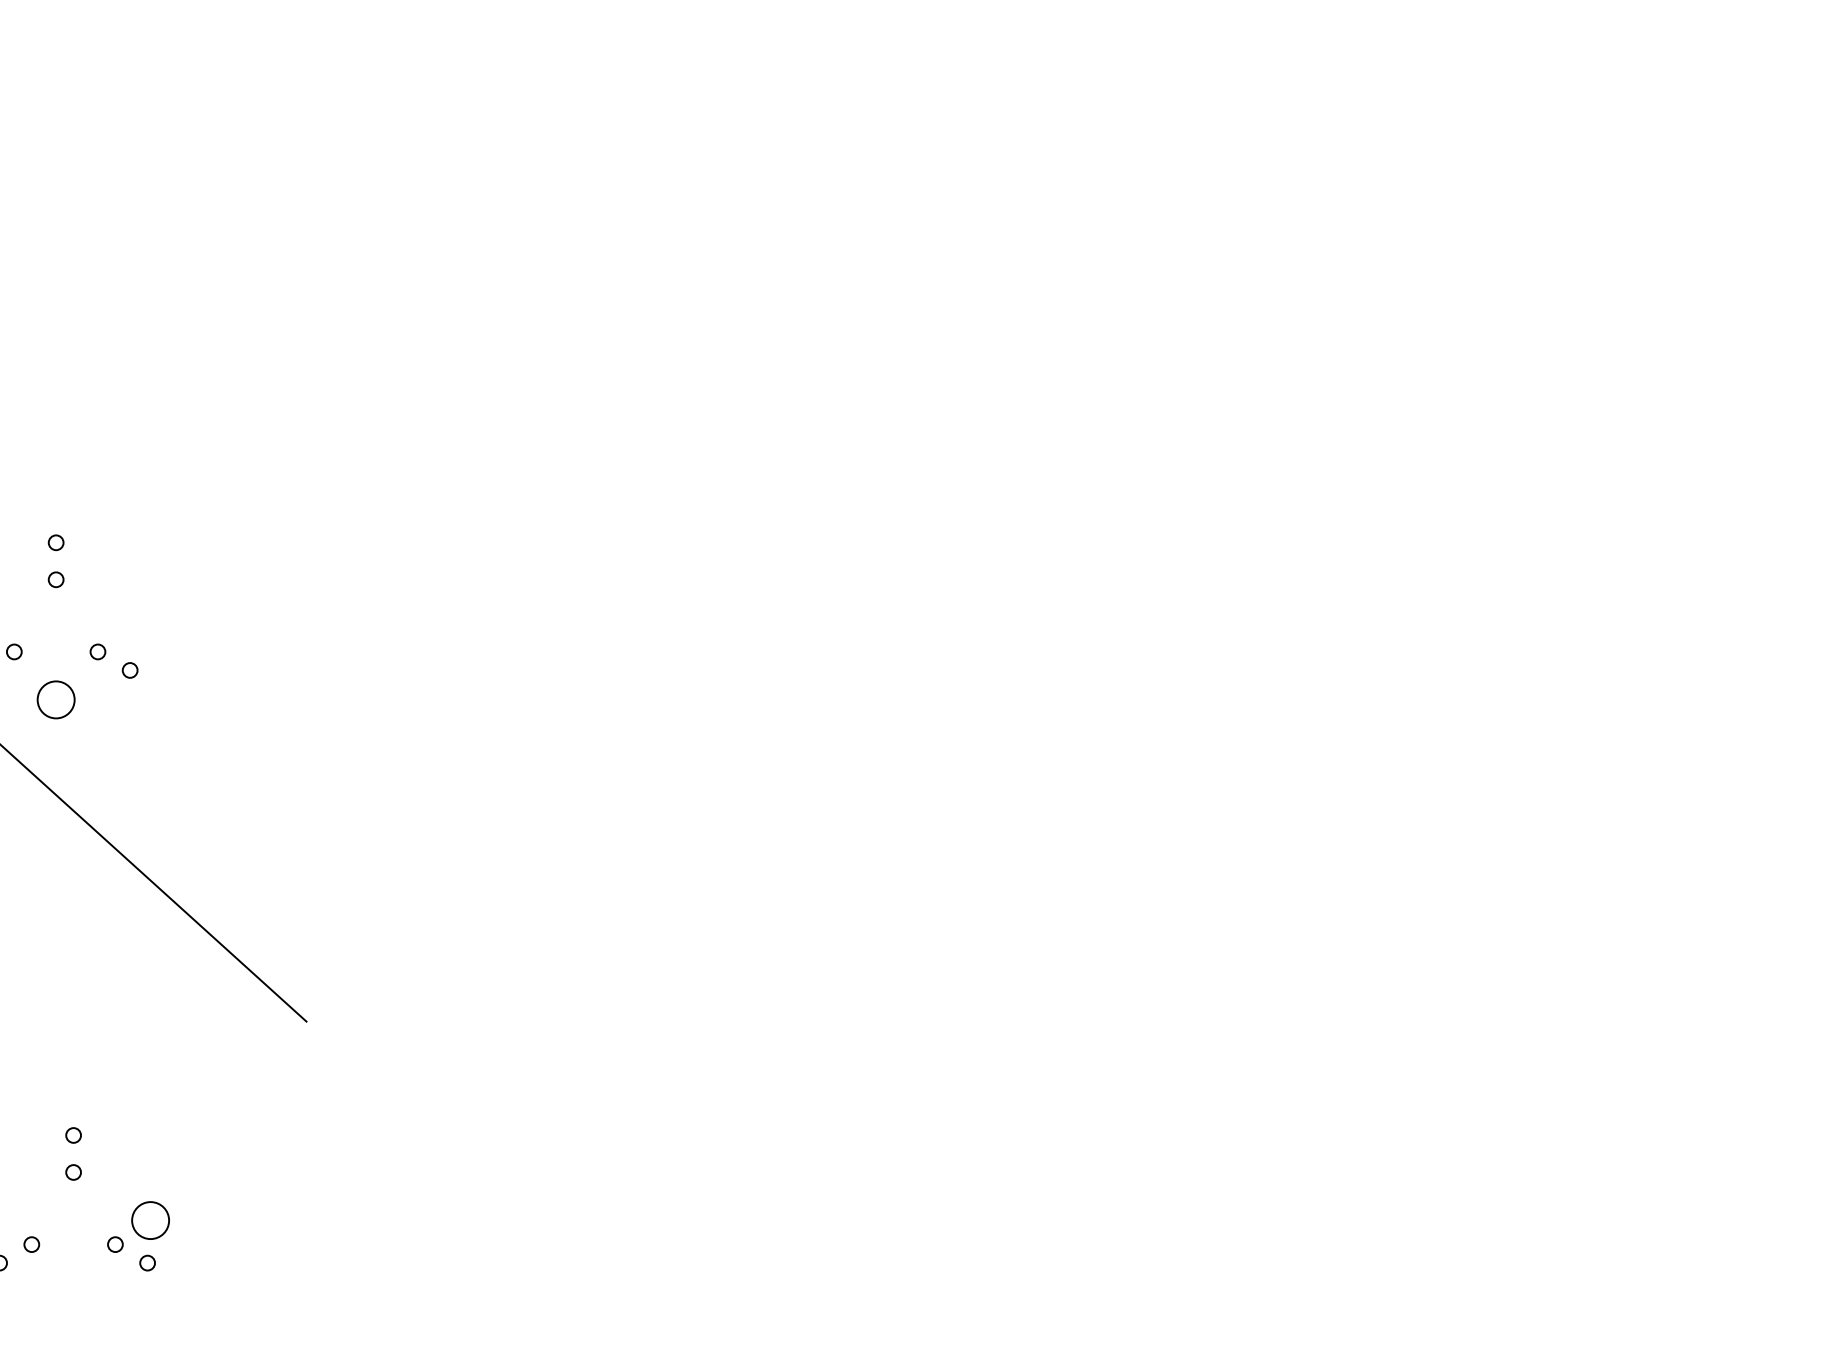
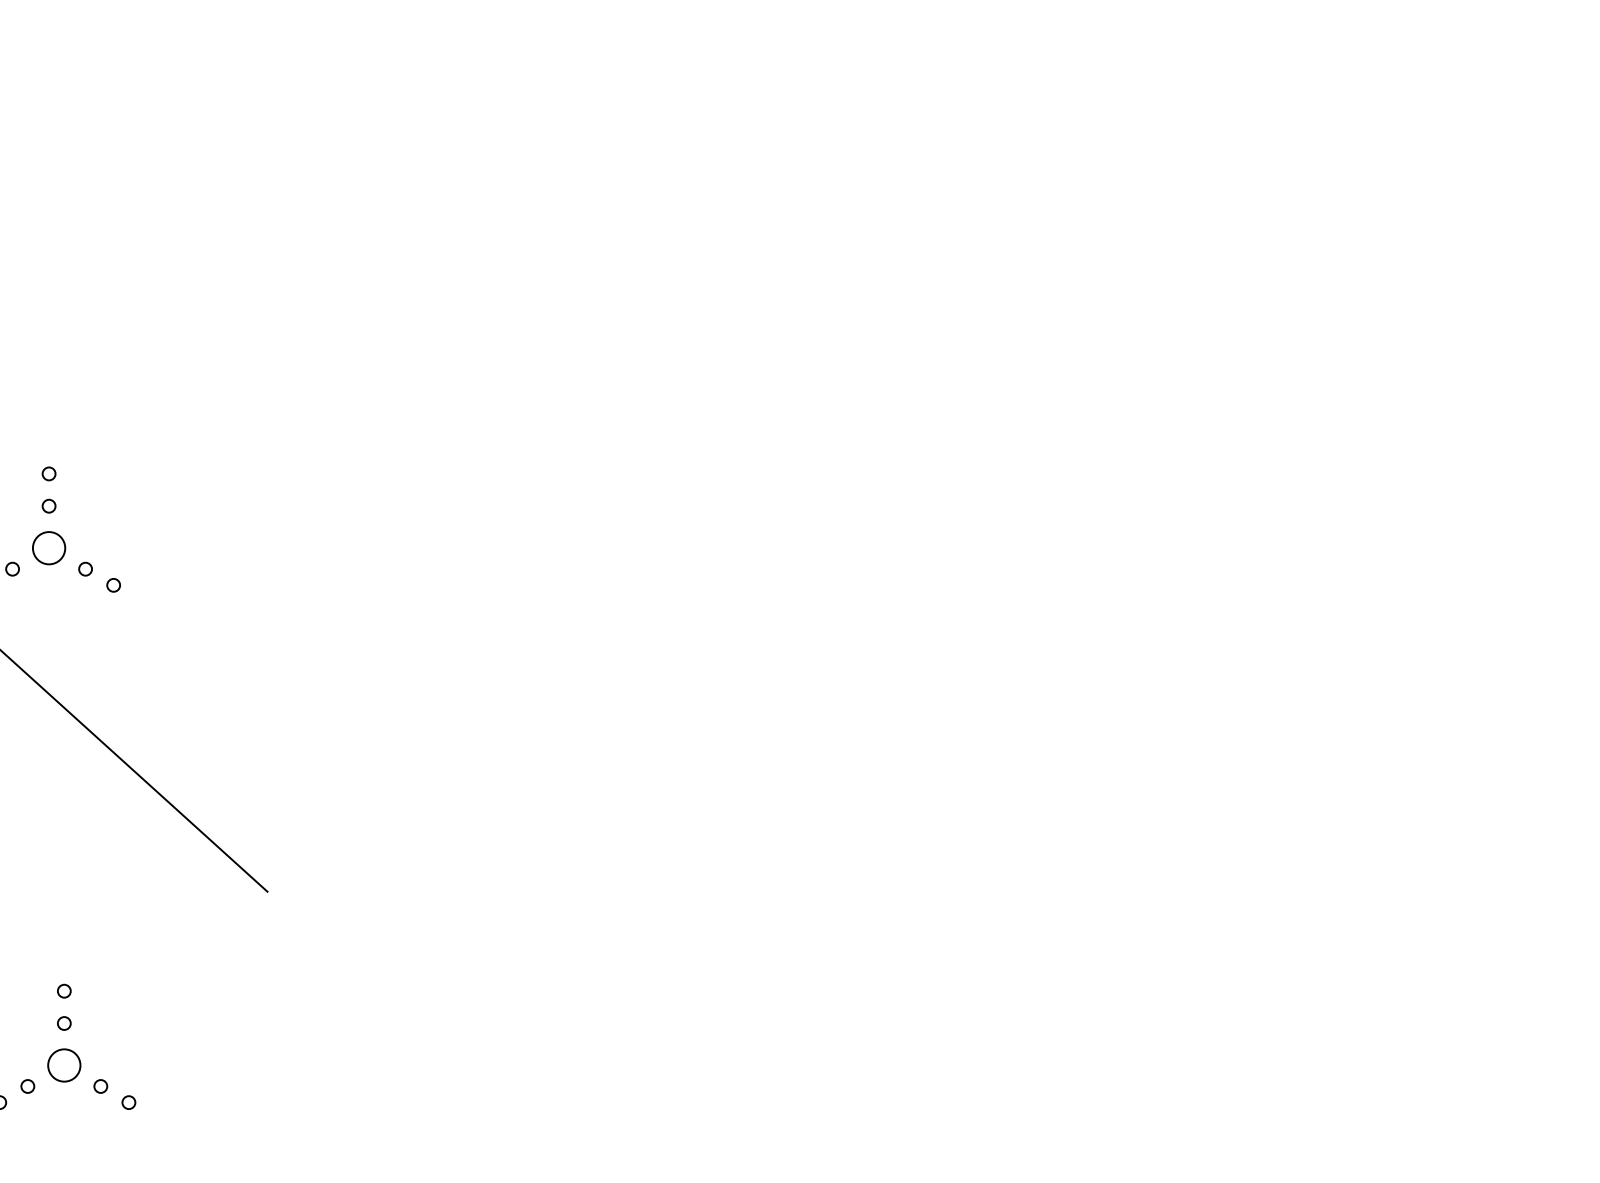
circle: (55, 699) -> (48, 547), moved
circle: (150, 1220) -> (64, 1065), moved

